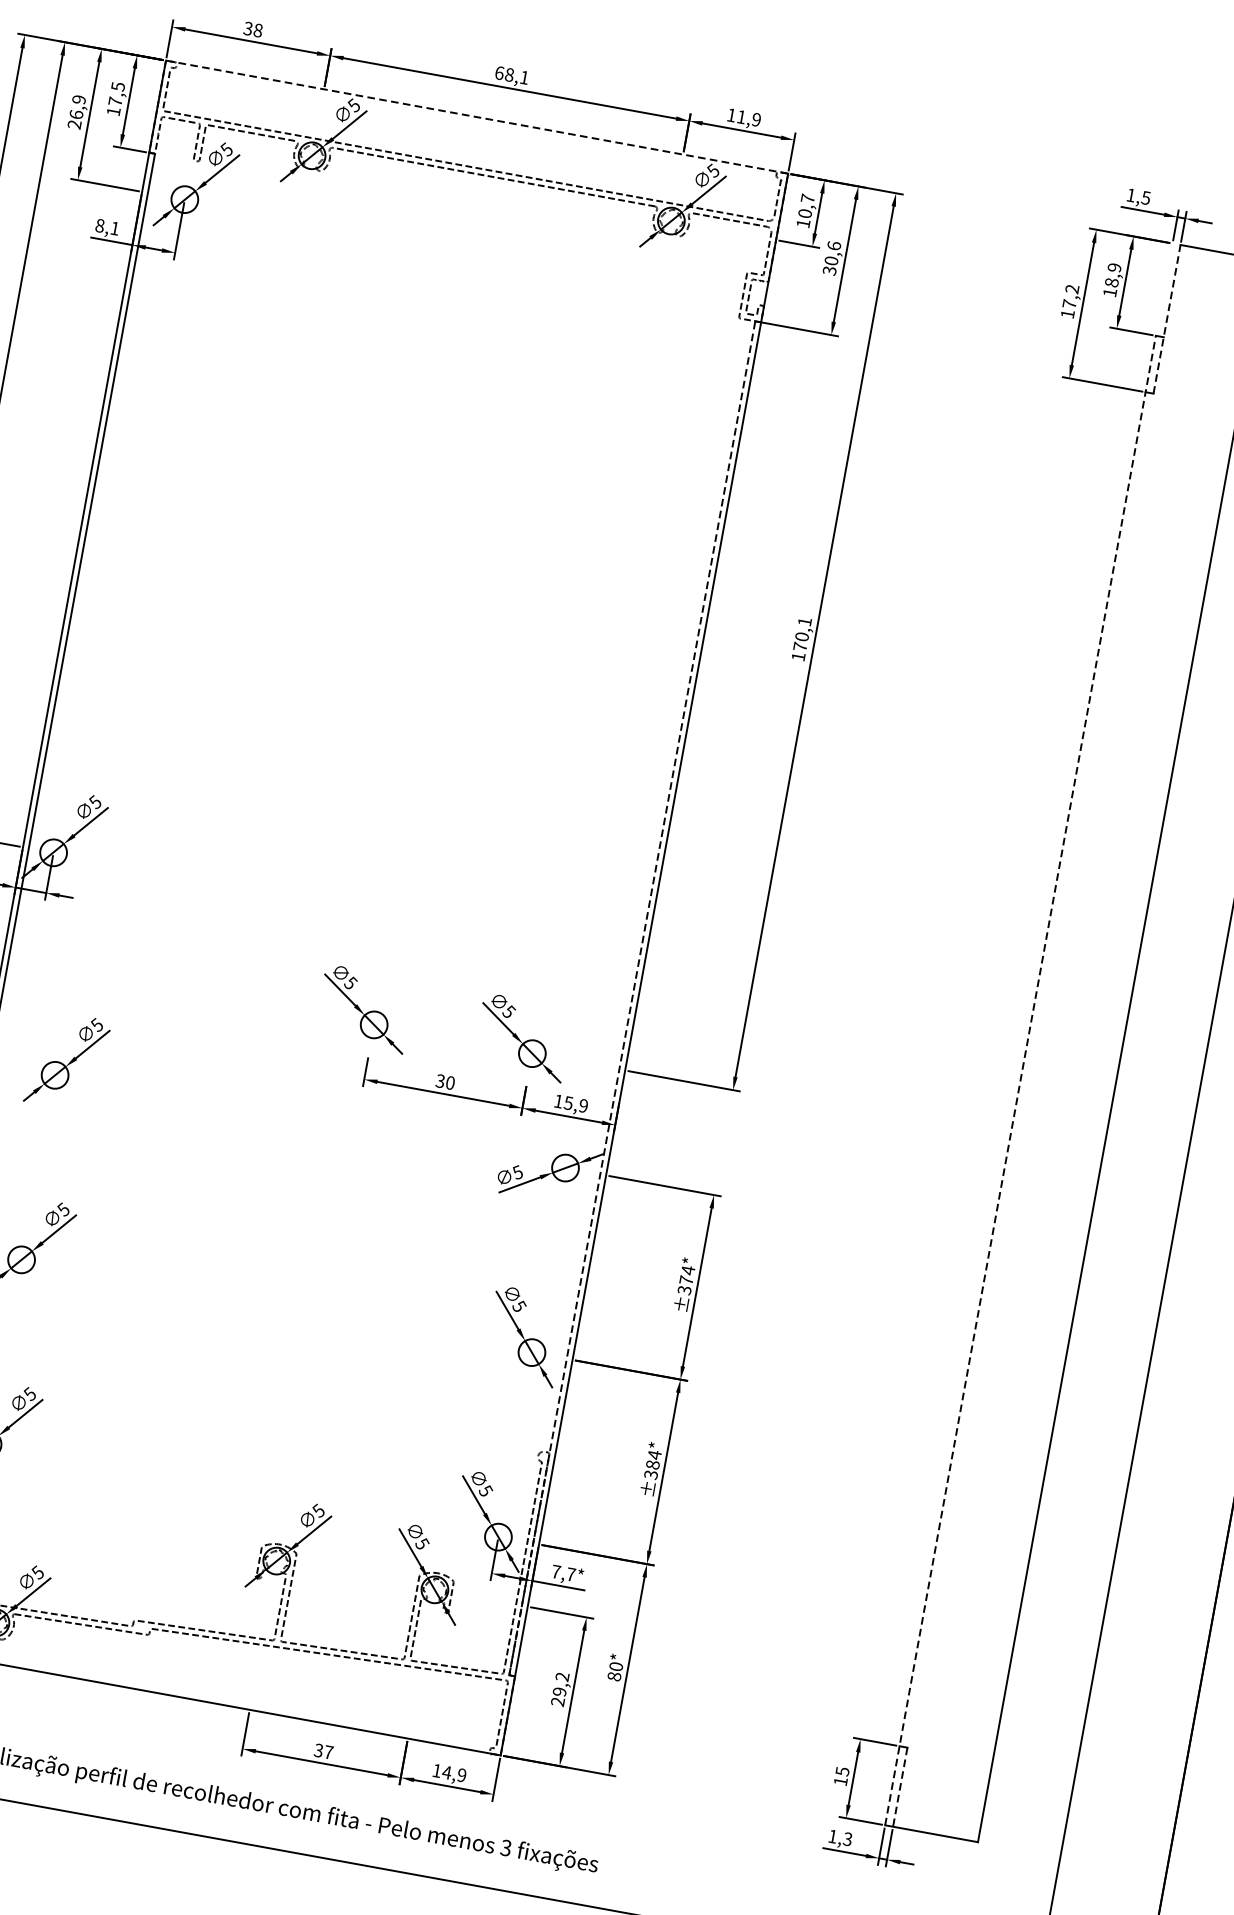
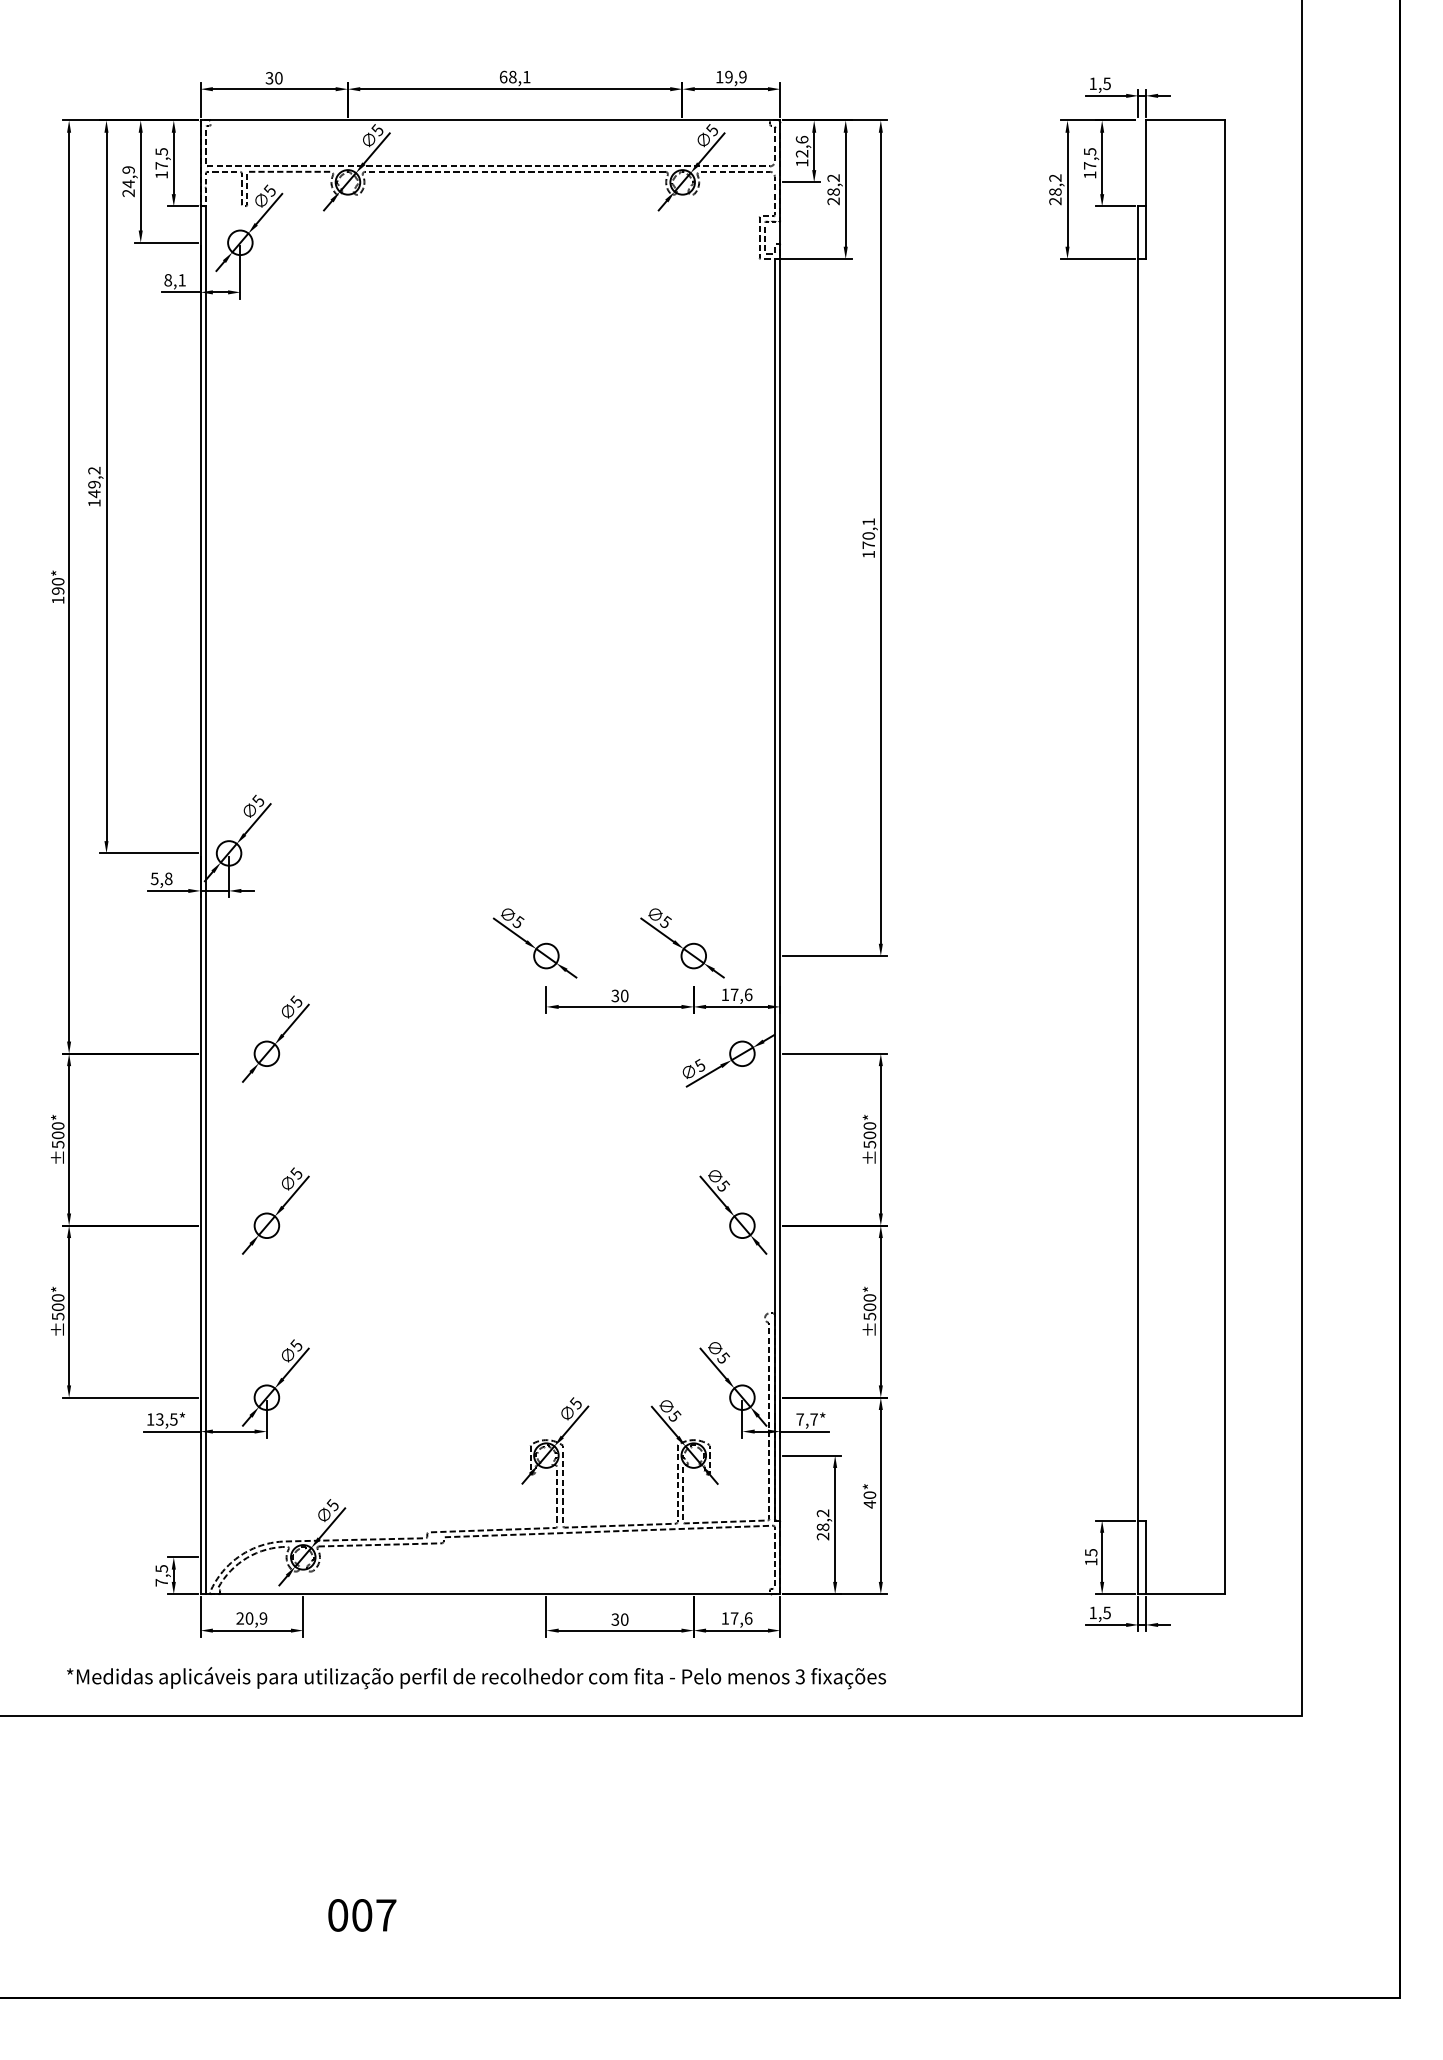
text: (257, 30) -> (278, 78), 38 -> 30
text: (76, 114) -> (128, 183), 26,9 -> 24,9
text: (741, 116) -> (728, 76), 11,9 -> 19,9
line: (477, 117) -> (490, 120), dashed -> solid
text: (805, 205) -> (801, 146), 10,7 -> 12,6
text: (831, 258) -> (833, 189), 30,6 -> 28,2
text: (1112, 274) -> (1089, 158), 18,9 -> 17,5
text: (1068, 308) -> (1055, 196), 17,2 -> 28,2
line: (1166, 318) -> (1145, 189), dashed -> solid
line: (631, 997) -> (774, 889), dashed -> solid
line: (1020, 1080) -> (1138, 900), dashed -> solid
text: (576, 1104) -> (741, 994), 15,9 -> 17,6
text: (686, 1279) -> (869, 1134), ±374* -> ±500*
text: (652, 1464) -> (869, 1306), ±384* -> ±500*
text: (613, 1676) -> (869, 1504), 80* -> 40*
text: (560, 1692) -> (823, 1527), 29,2 -> 28,2
text: (328, 1752) -> (624, 1619), 37 -> 30
text: (454, 1773) -> (741, 1618), 14,9 -> 17,6
line: (899, 1787) -> (1145, 1557), dashed -> solid
text: (847, 1838) -> (1106, 1612), 1,3 -> 1,5

